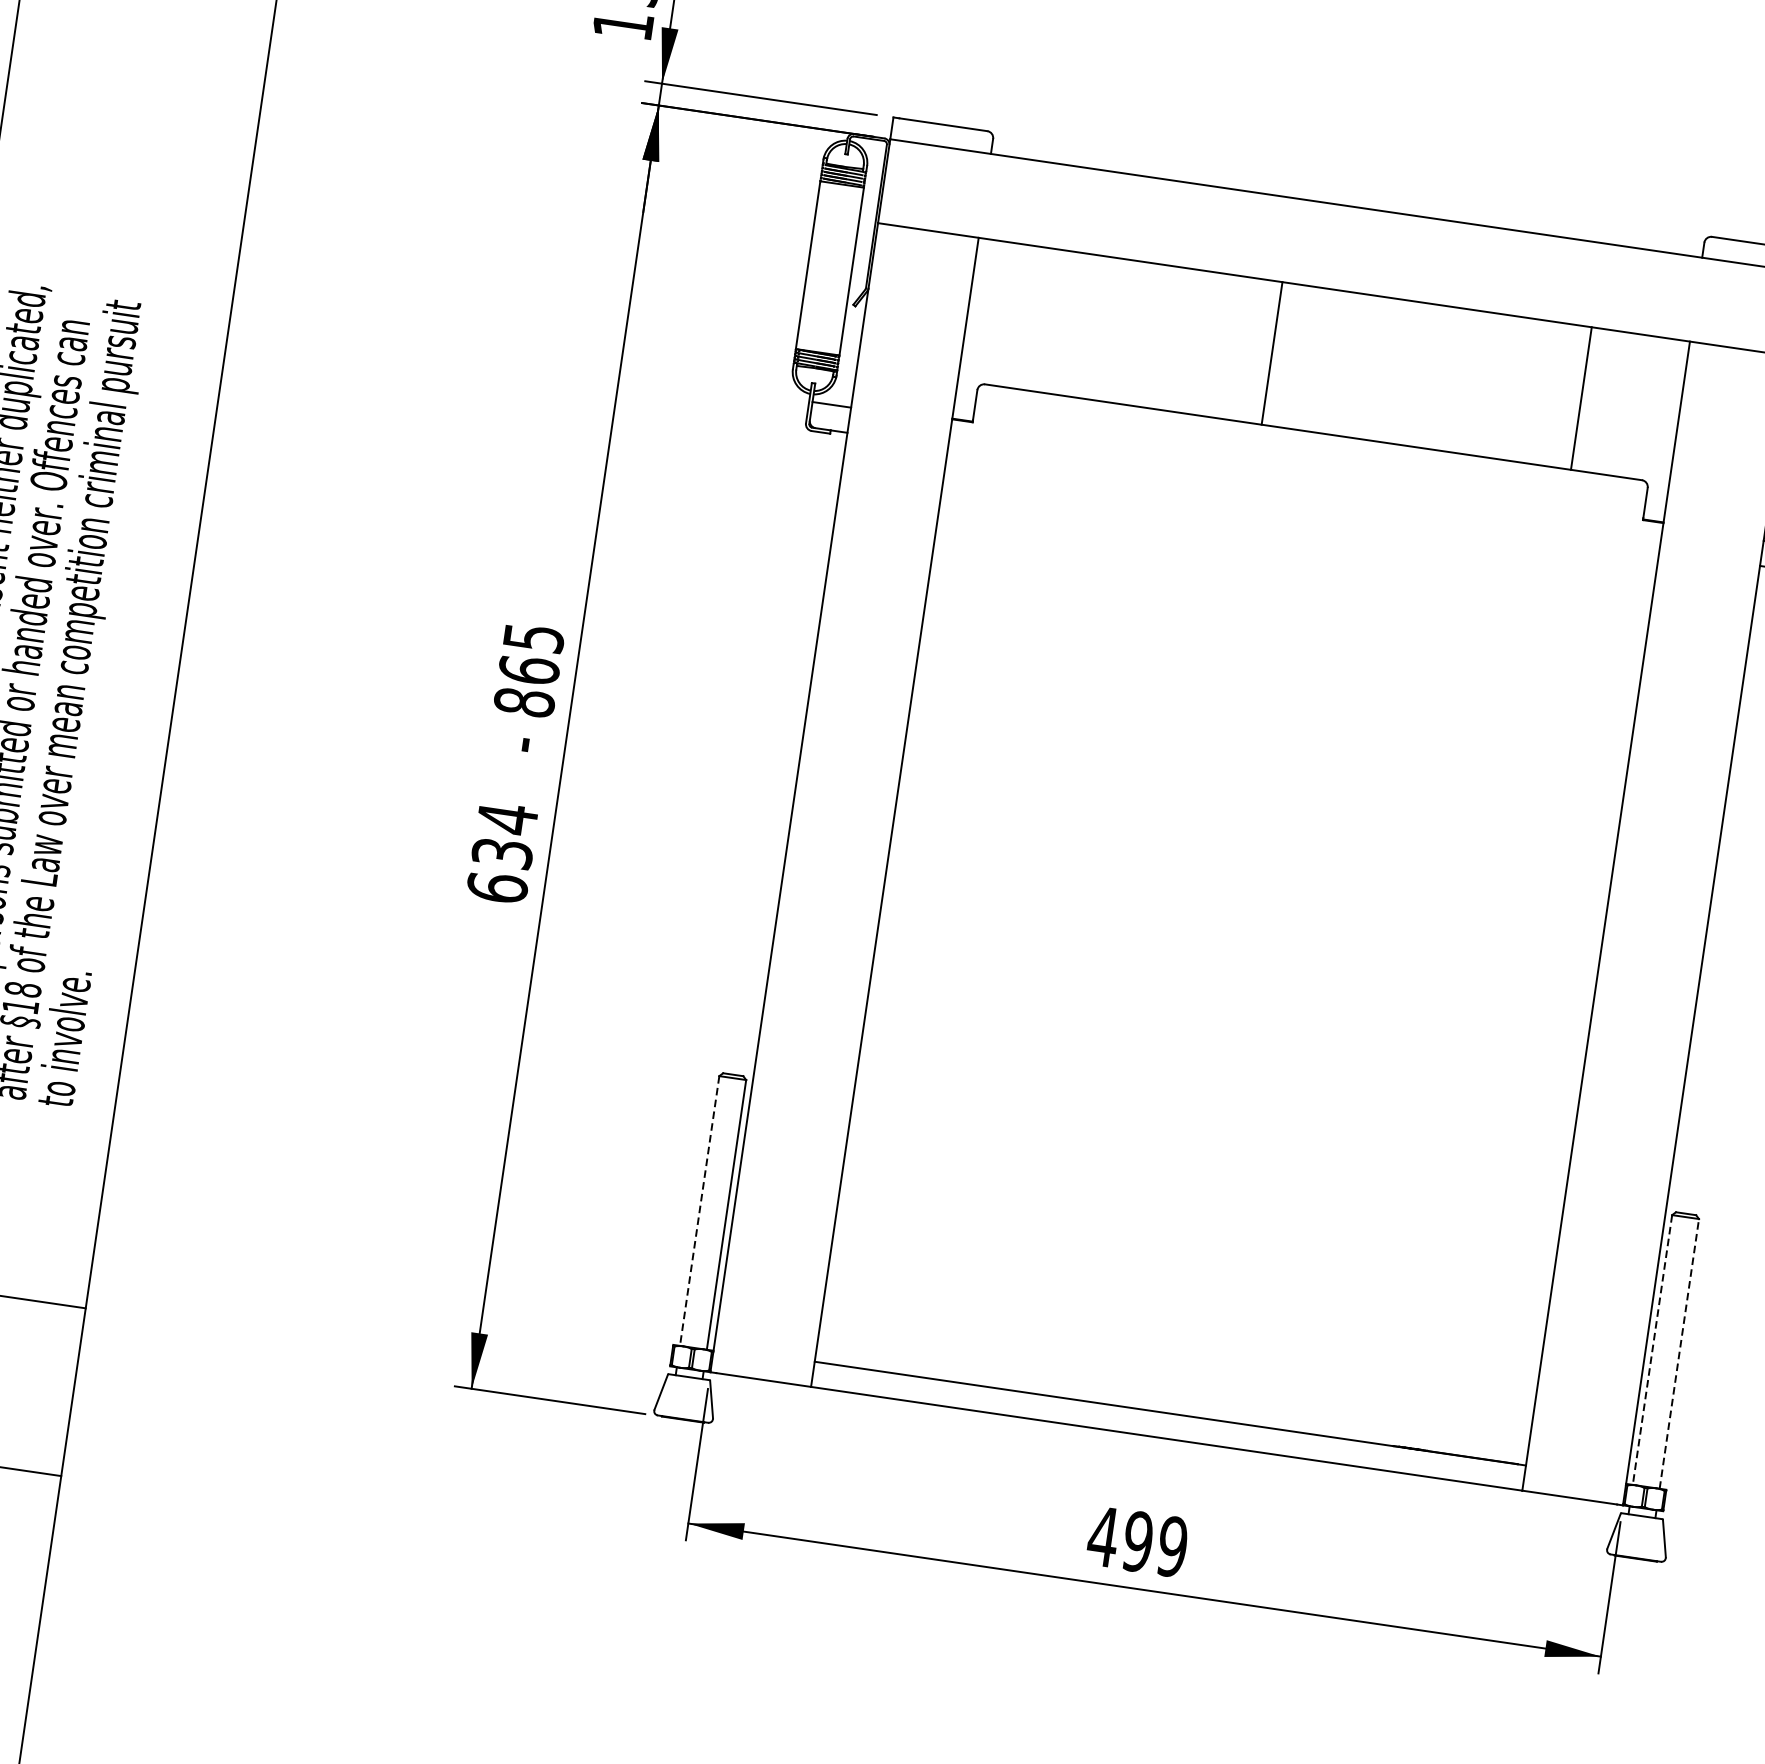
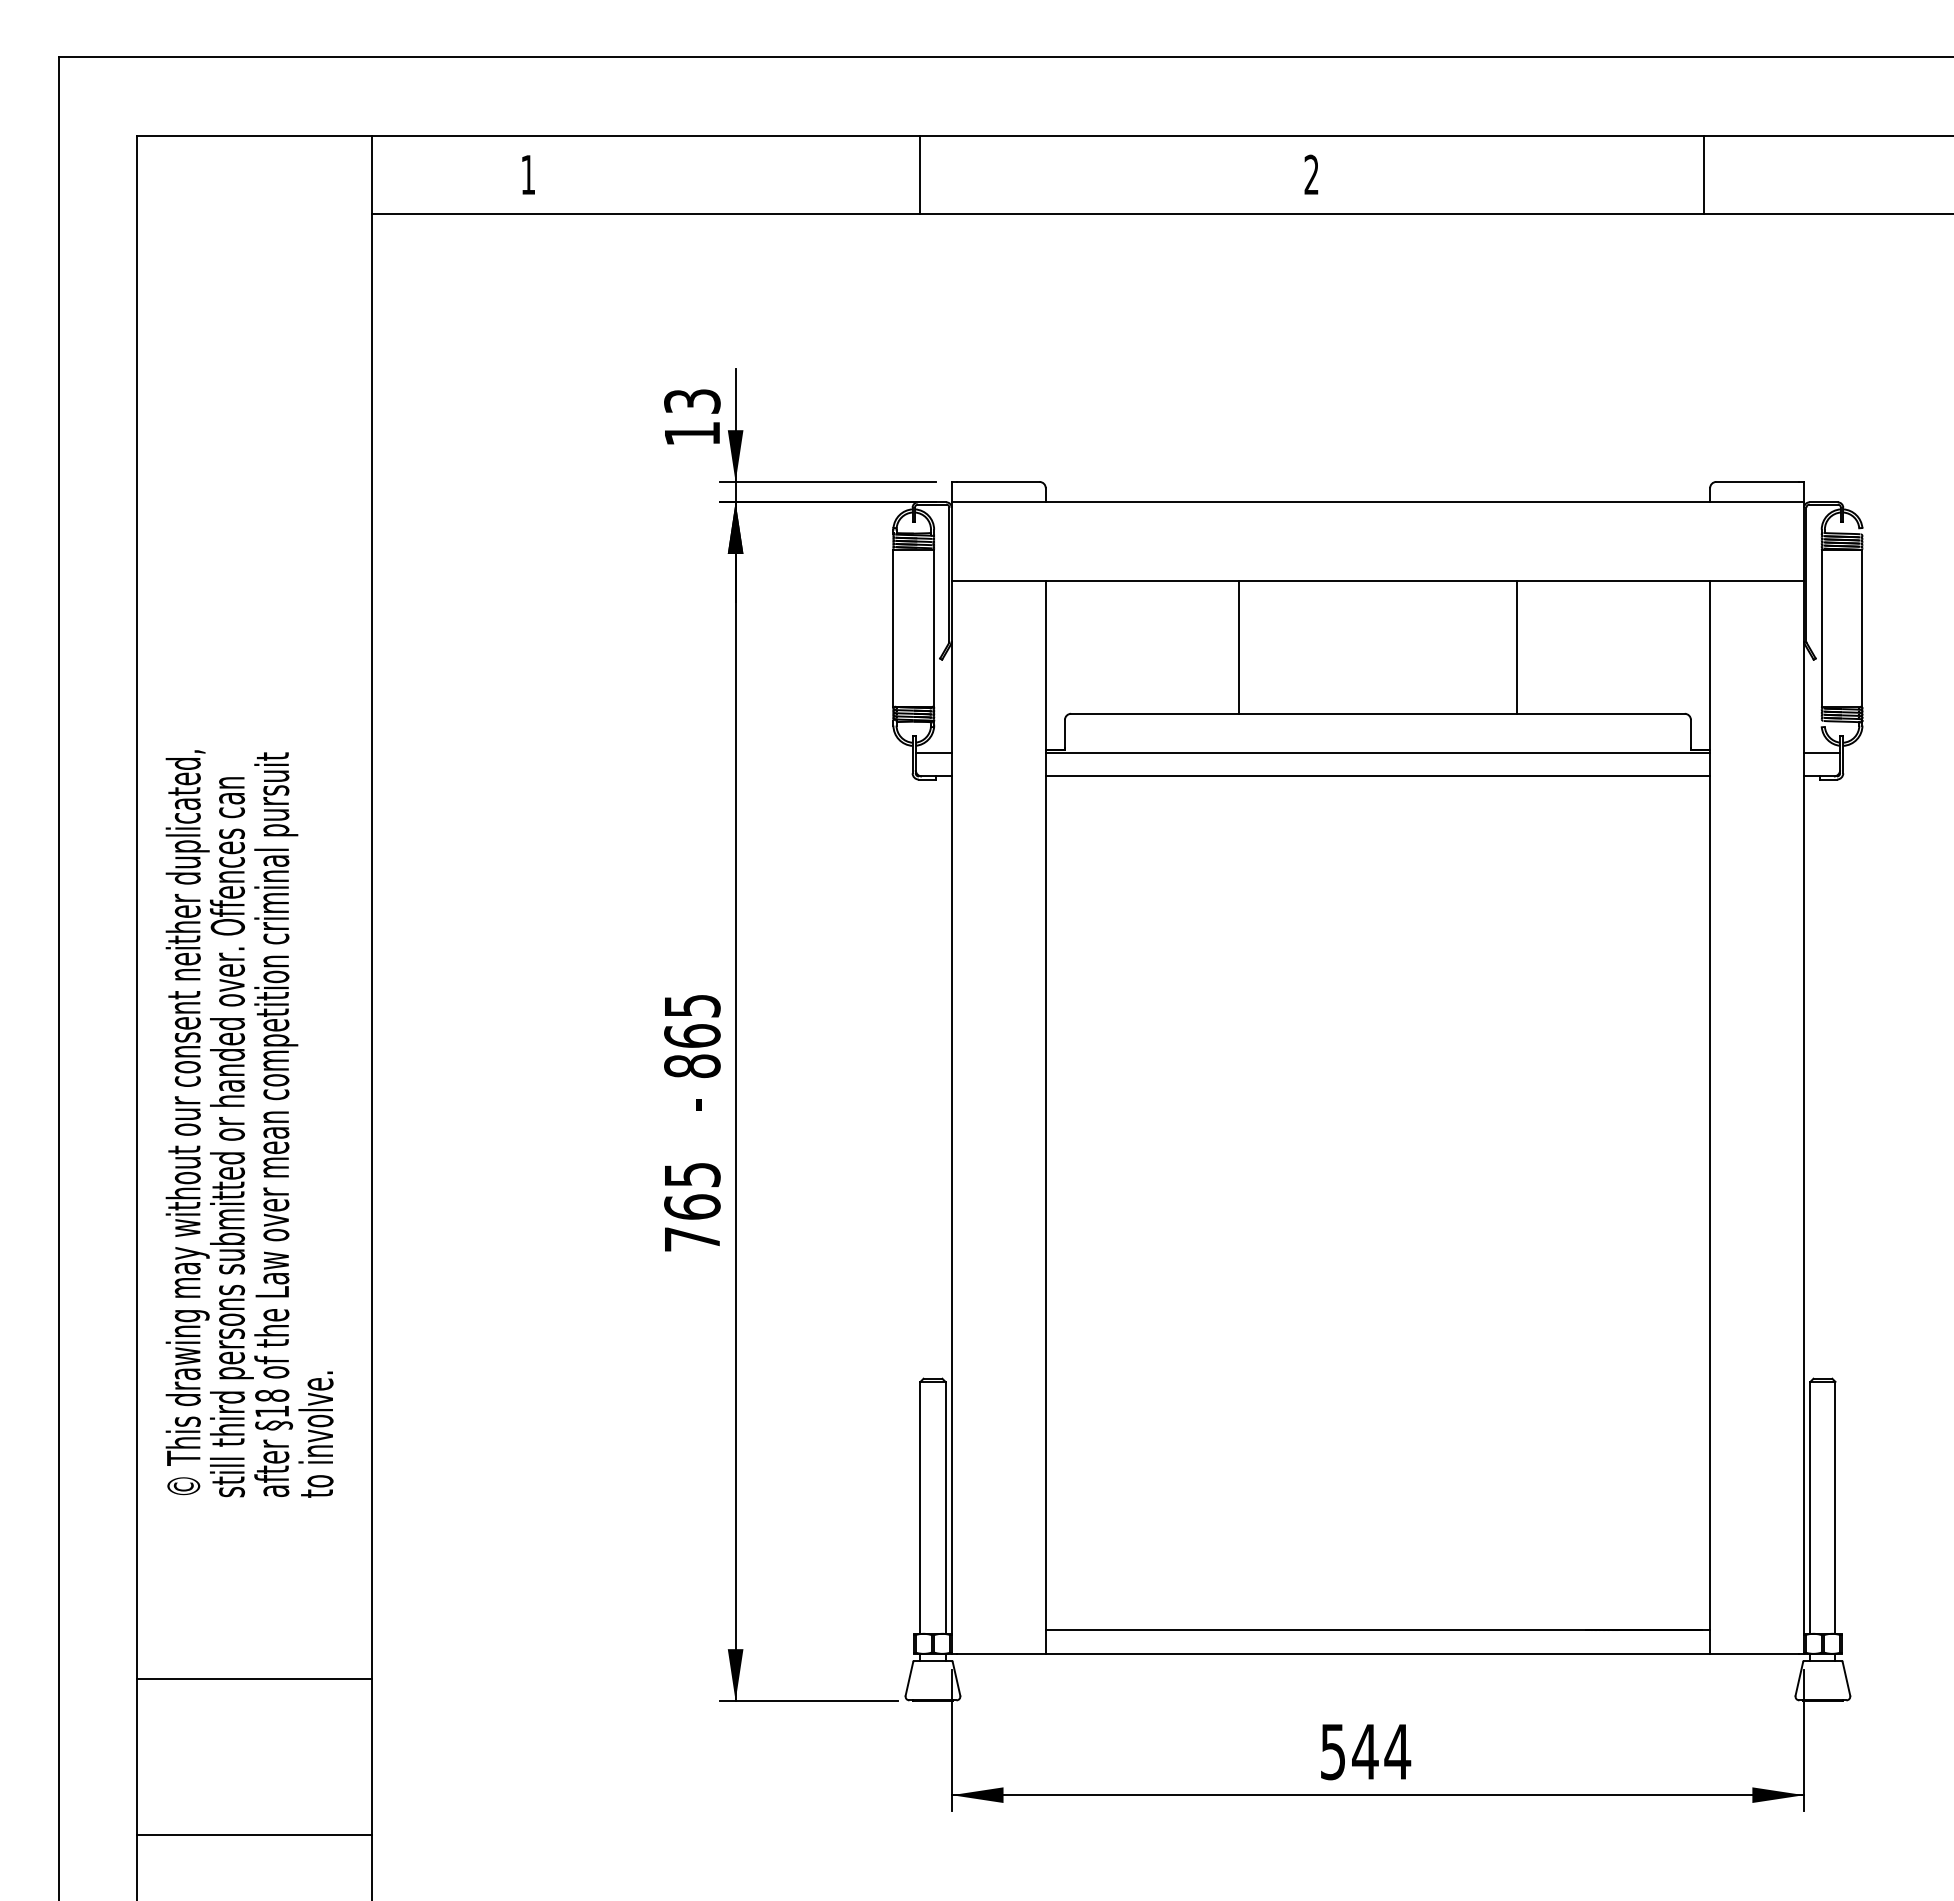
line: (1272, 352) -> (1238, 646), moved
line: (1581, 397) -> (1517, 646), moved
line: (1307, 473) -> (1377, 752), added
line: (1303, 499) -> (1377, 776), added
text: (502, 852) -> (692, 1206), 634 -> 765
line: (699, 1210) -> (920, 1507), dashed -> solid
line: (1652, 1349) -> (1810, 1507), dashed -> solid
line: (1679, 1353) -> (1835, 1507), dashed -> solid
text: (1138, 1541) -> (1365, 1751), 499 -> 544

